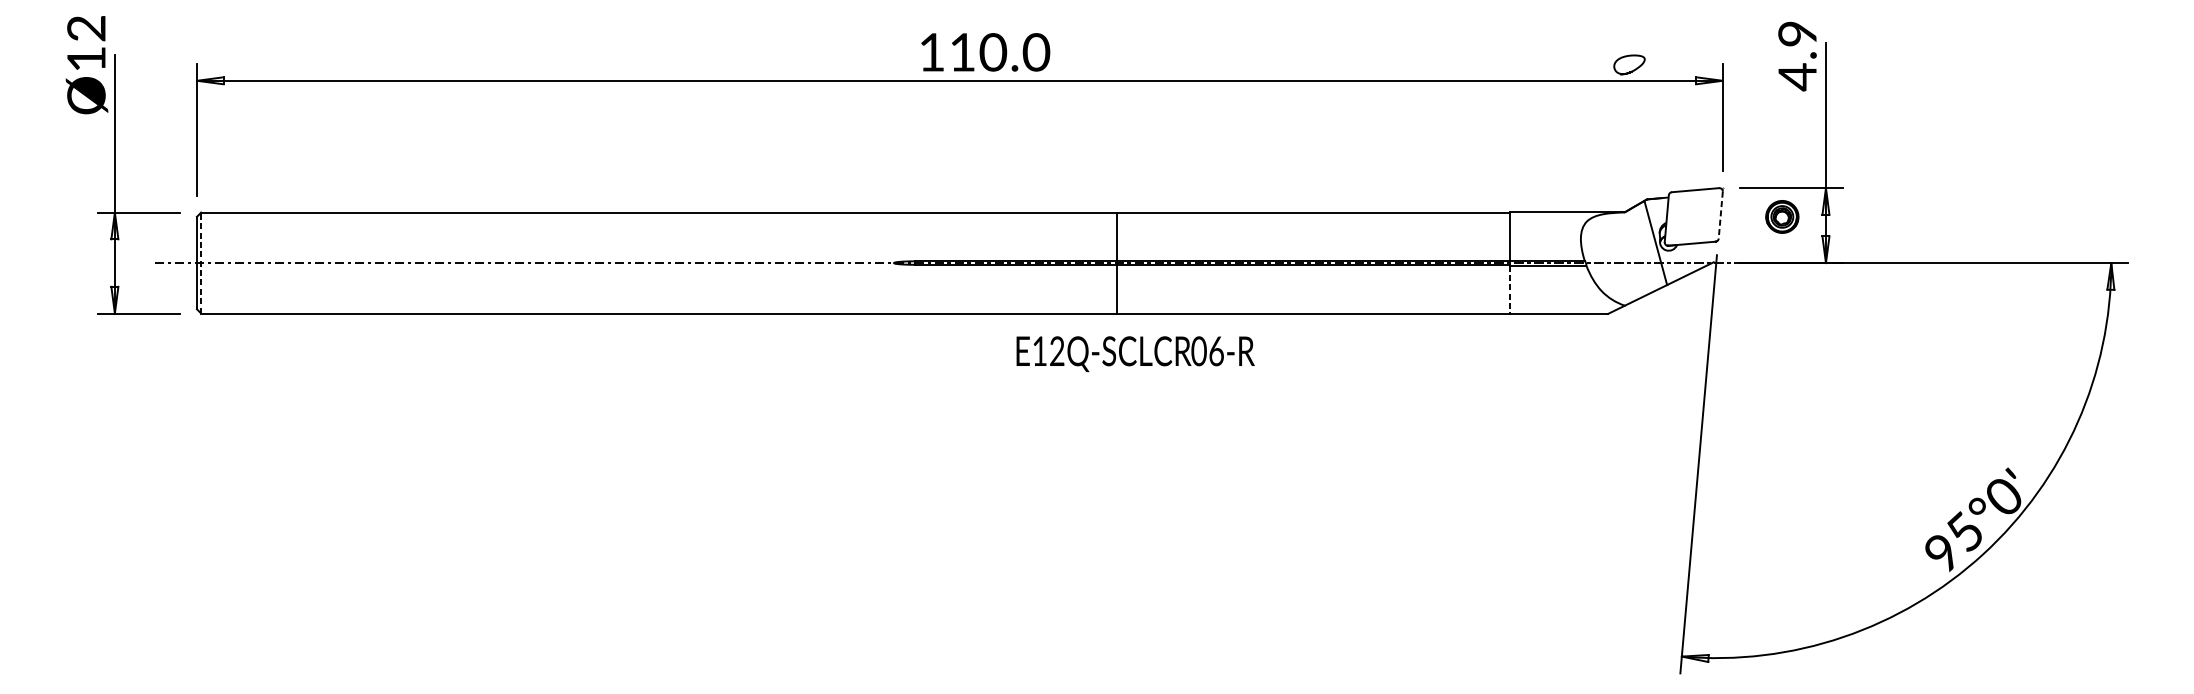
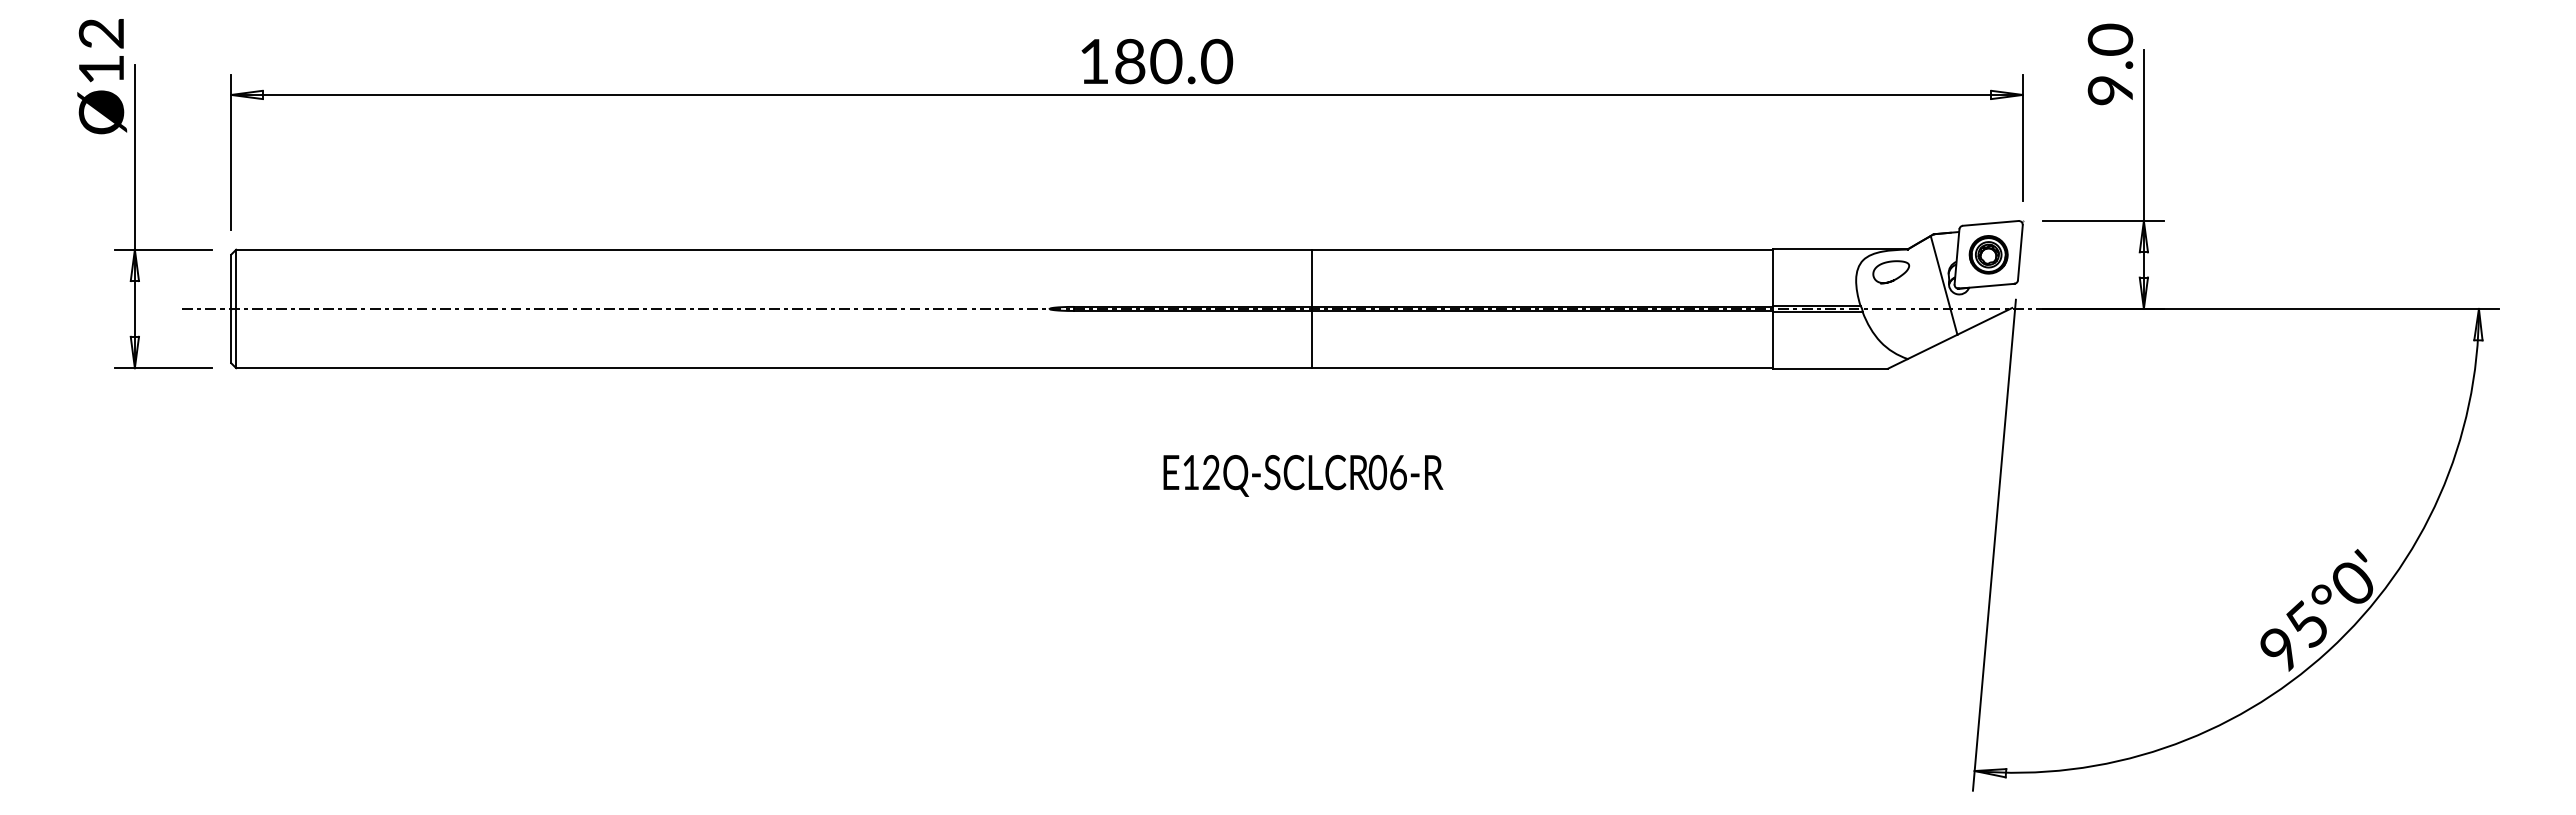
text: (962, 52) -> (1130, 61), 110.0 -> 180.0
text: (1797, 55) -> (2110, 65), 4.9 -> 9.0
curve: (1633, 69) -> (1896, 277), moved
line: (1720, 214) -> (2020, 252), dashed -> solid
part: (1782, 216) -> (1988, 254), moved
line: (201, 262) -> (236, 308), dashed -> solid
line: (1510, 289) -> (1773, 340), dashed -> solid
text: (1135, 353) -> (1303, 475), moved

